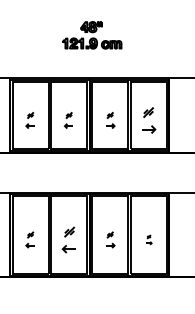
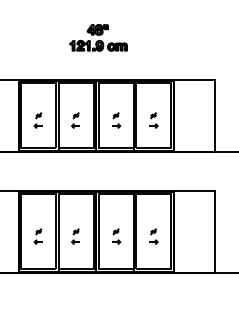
part: (148, 120) -> (153, 120), size x0.62
part: (68, 239) -> (75, 236), size x0.62
part: (148, 239) -> (153, 236), size x1.67

